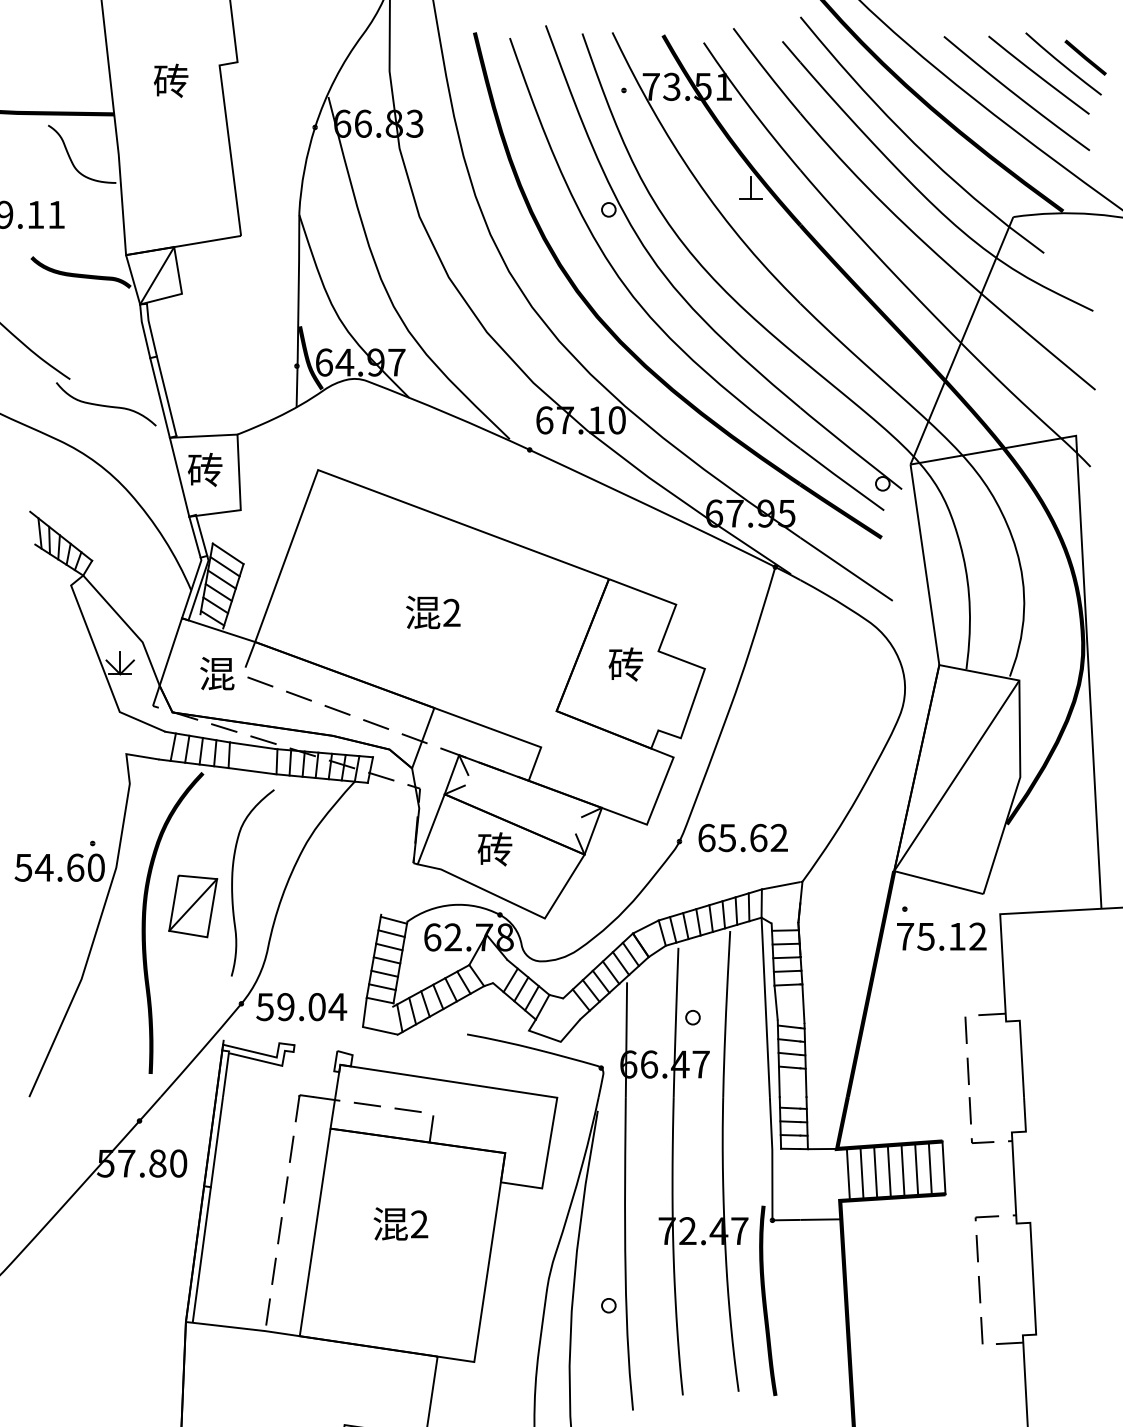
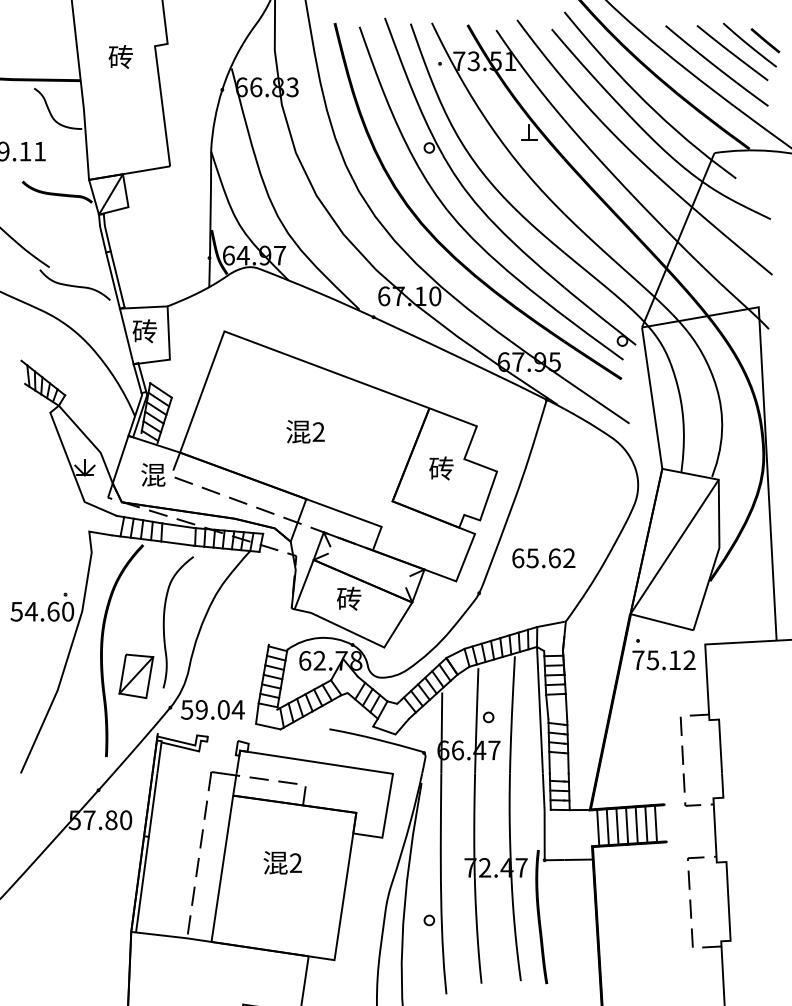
text: (742, 837) -> (543, 557), moved
part: (193, 906) -> (136, 676), moved
line: (943, 1167) -> (665, 823), removed

